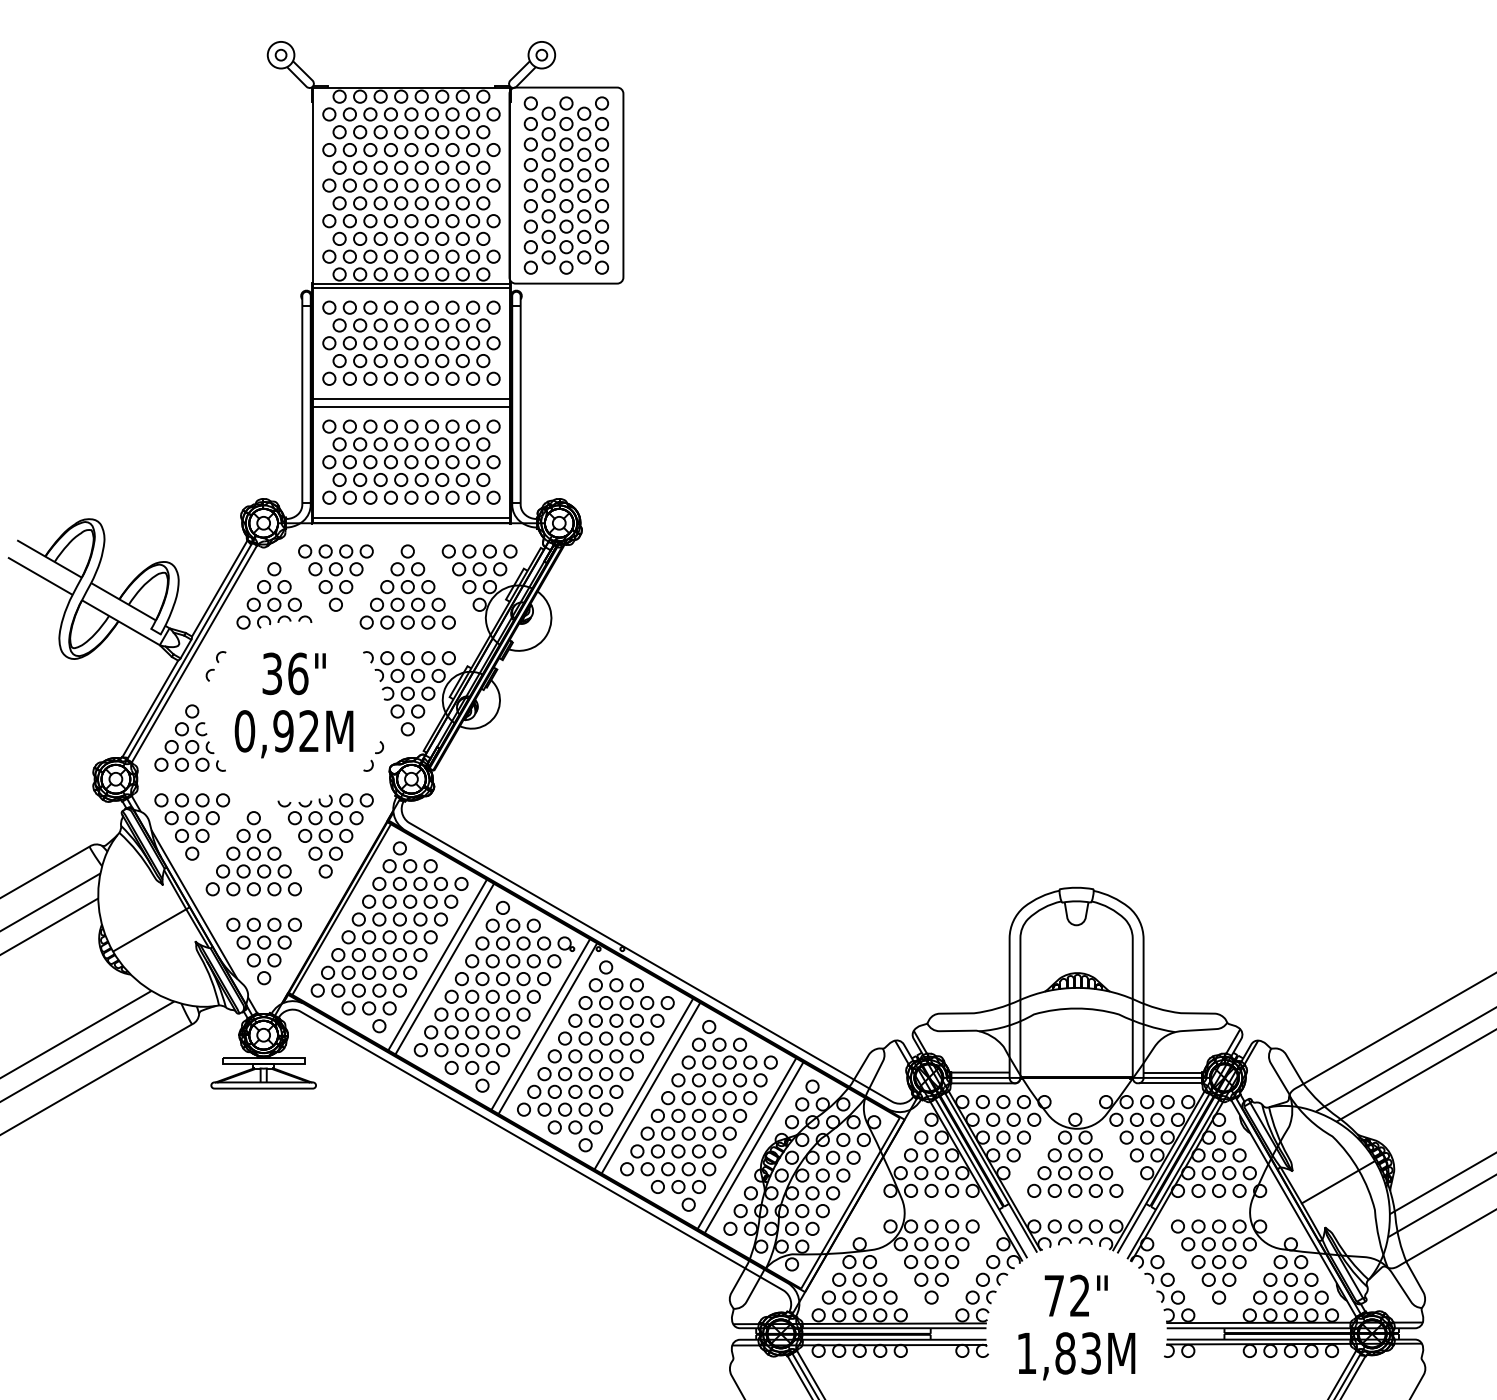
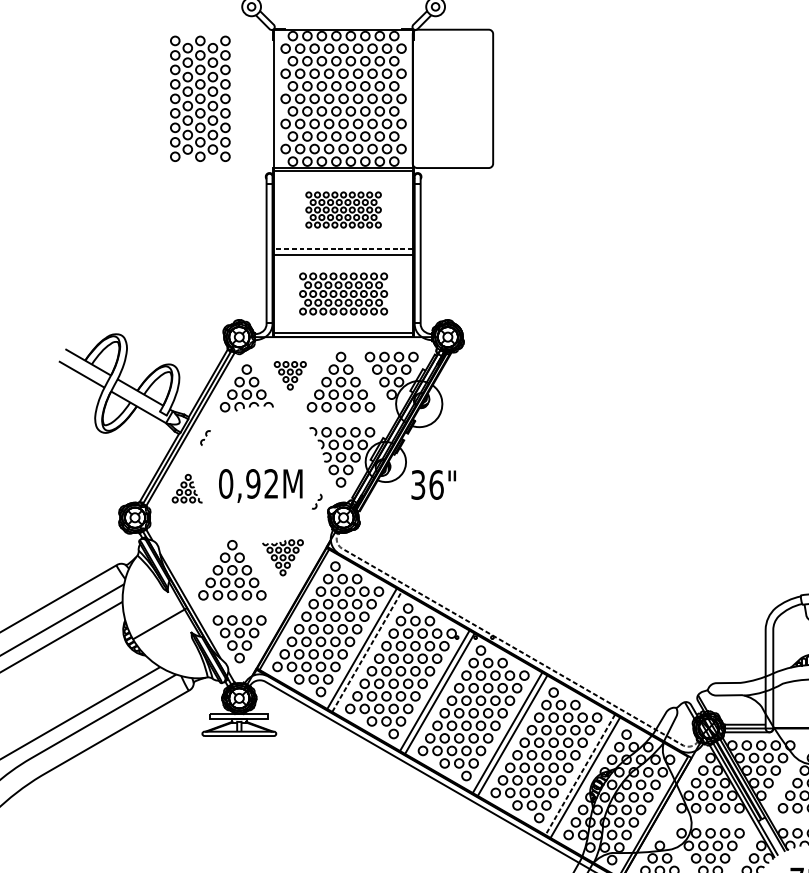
part: (566, 185) -> (200, 98), moved
part: (411, 342) -> (343, 209), size x0.6
line: (411, 398) -> (343, 249), solid -> dashed
part: (411, 461) -> (343, 293), size x0.7
part: (335, 577) -> (290, 375), size x0.6
part: (215, 666) -> (205, 438), size x0.7
text: (293, 673) -> (433, 484), moved
part: (189, 737) -> (186, 488), size x0.6
part: (373, 756) -> (316, 501), size x0.7
part: (192, 826) -> (189, 551), removed
part: (325, 835) -> (282, 557), size x0.6
line: (652, 963) -> (513, 647), solid -> dashed
line: (444, 969) -> (366, 651), solid -> dashed
line: (746, 1143) -> (580, 774), solid -> dashed

